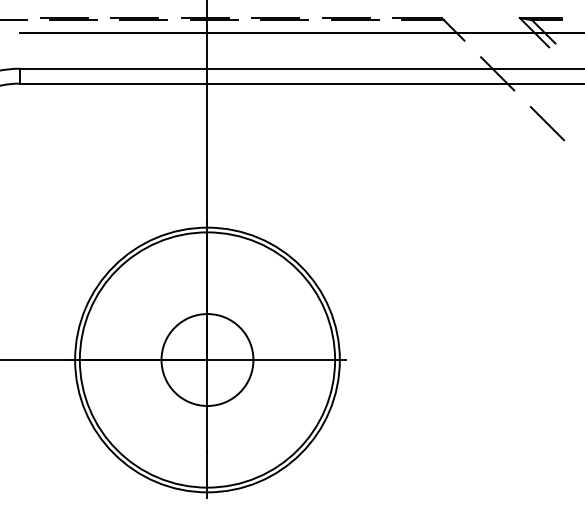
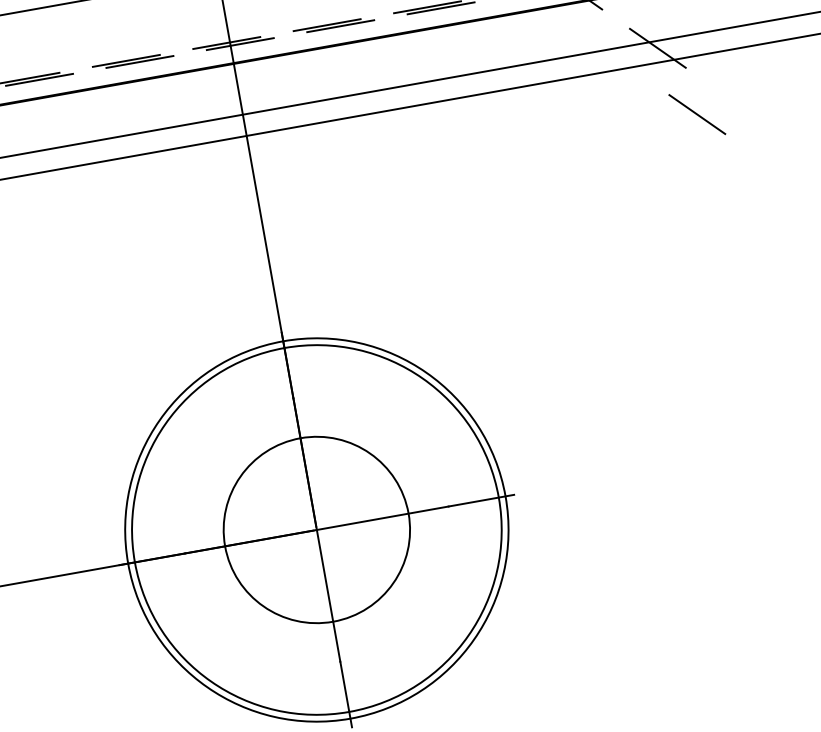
line: (547, 123) -> (697, 114), moved
circle: (207, 359) -> (316, 529), size x1.4

